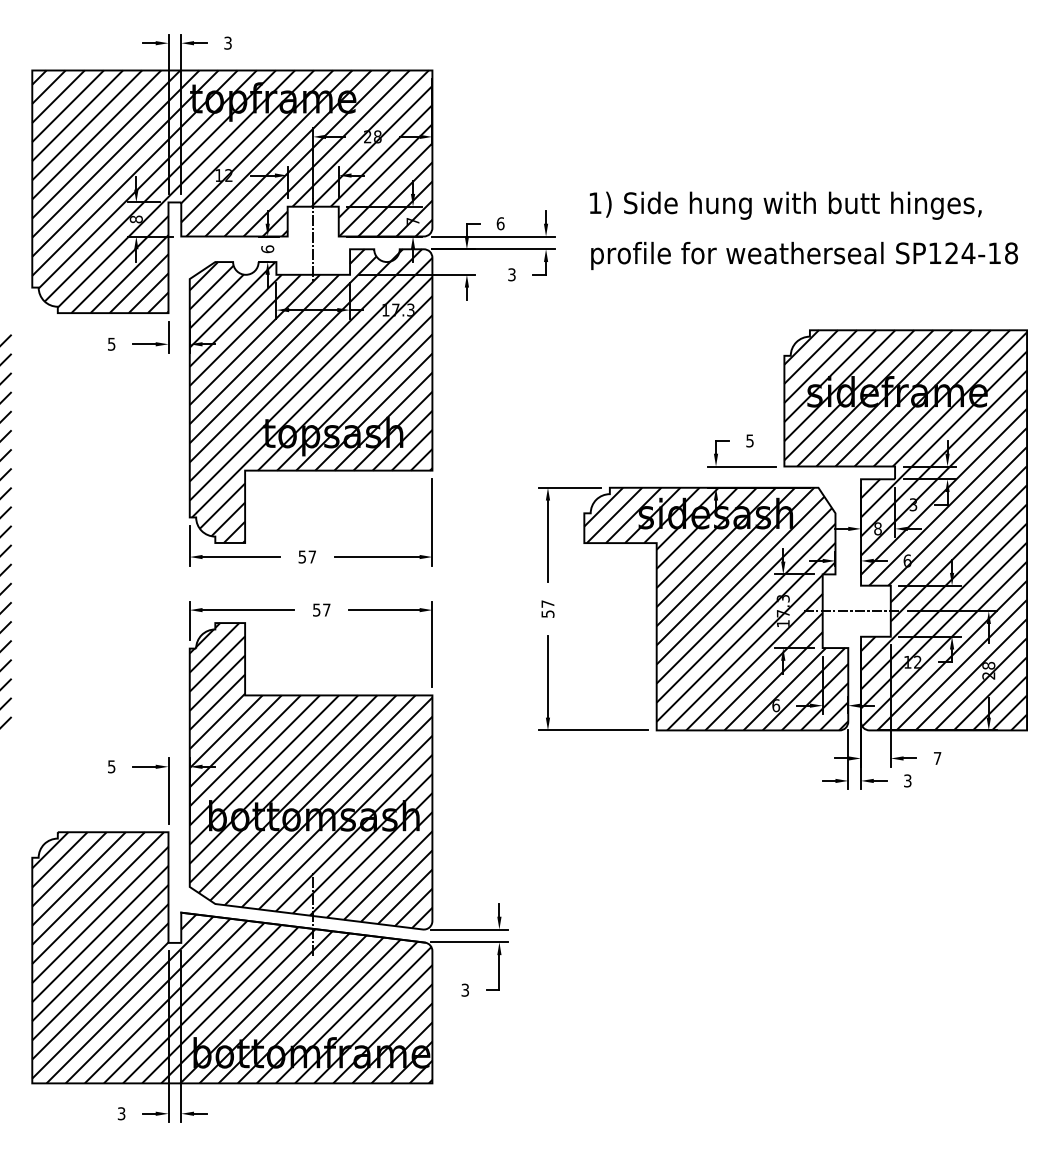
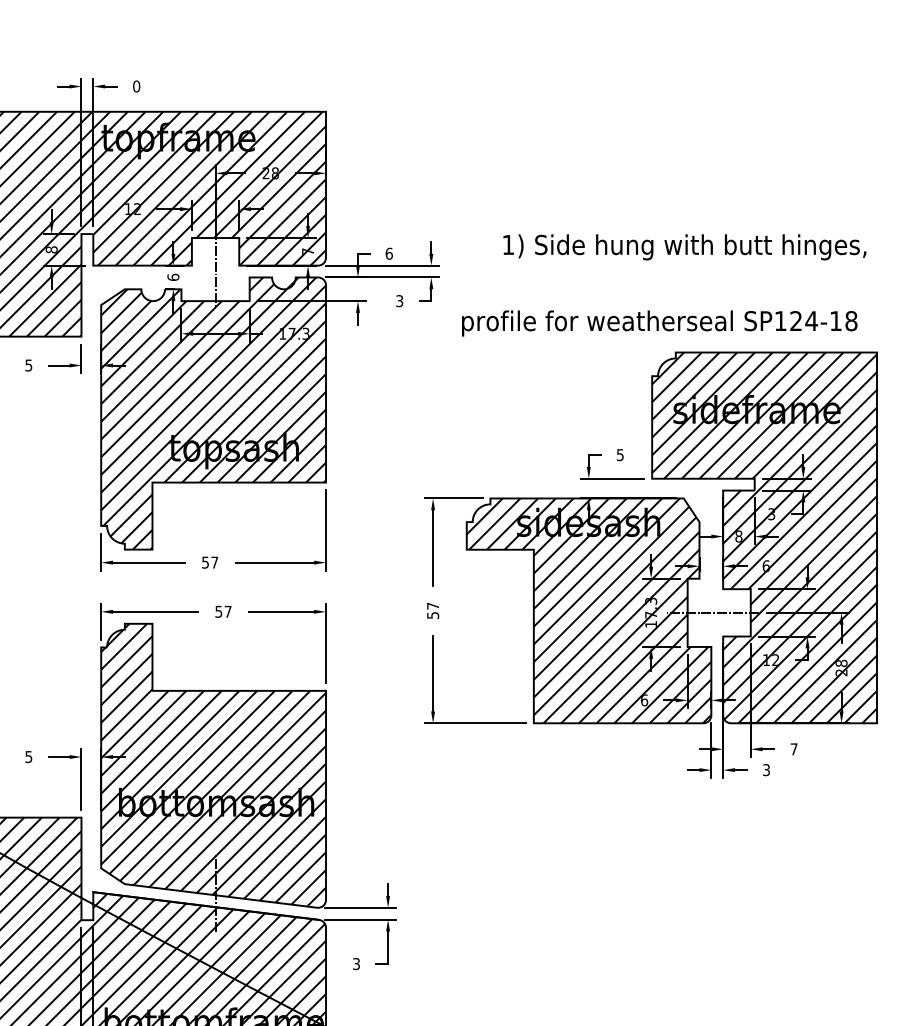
text: (227, 42) -> (136, 85), 3 -> 0
text: (785, 205) -> (684, 247), moved
text: (804, 255) -> (659, 323), moved

